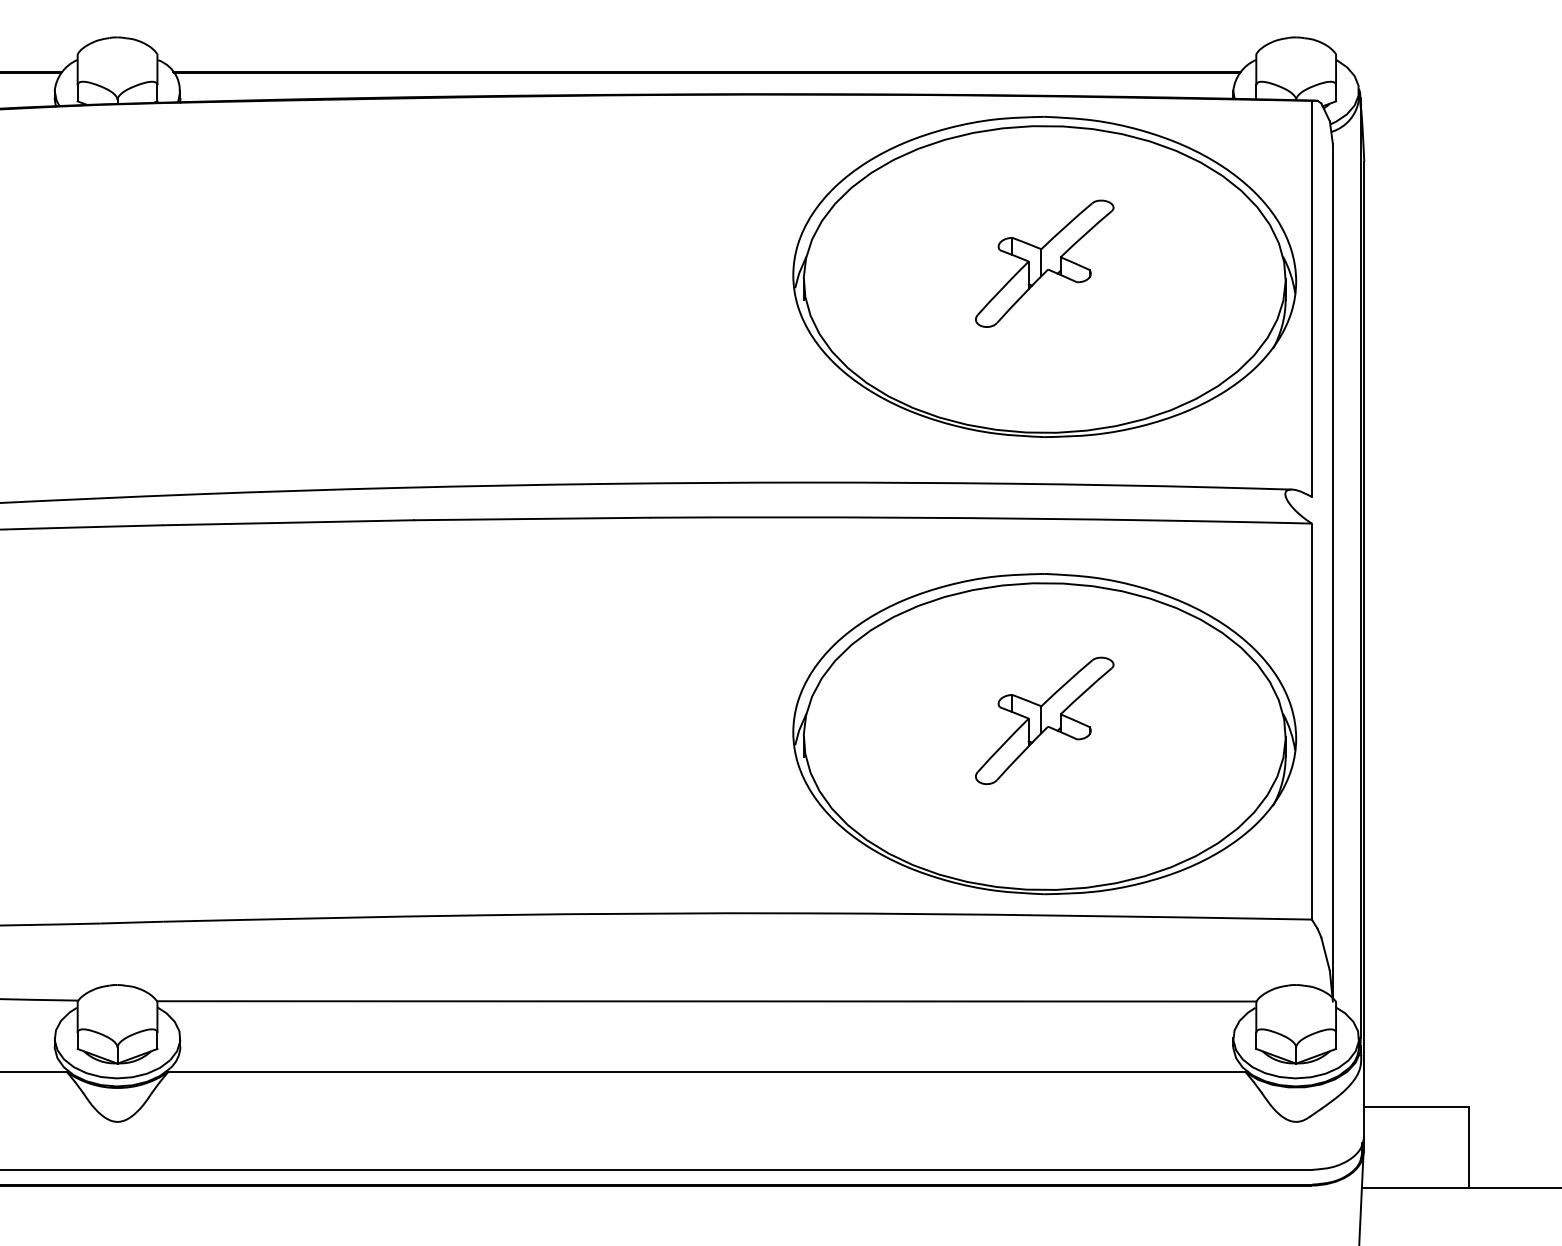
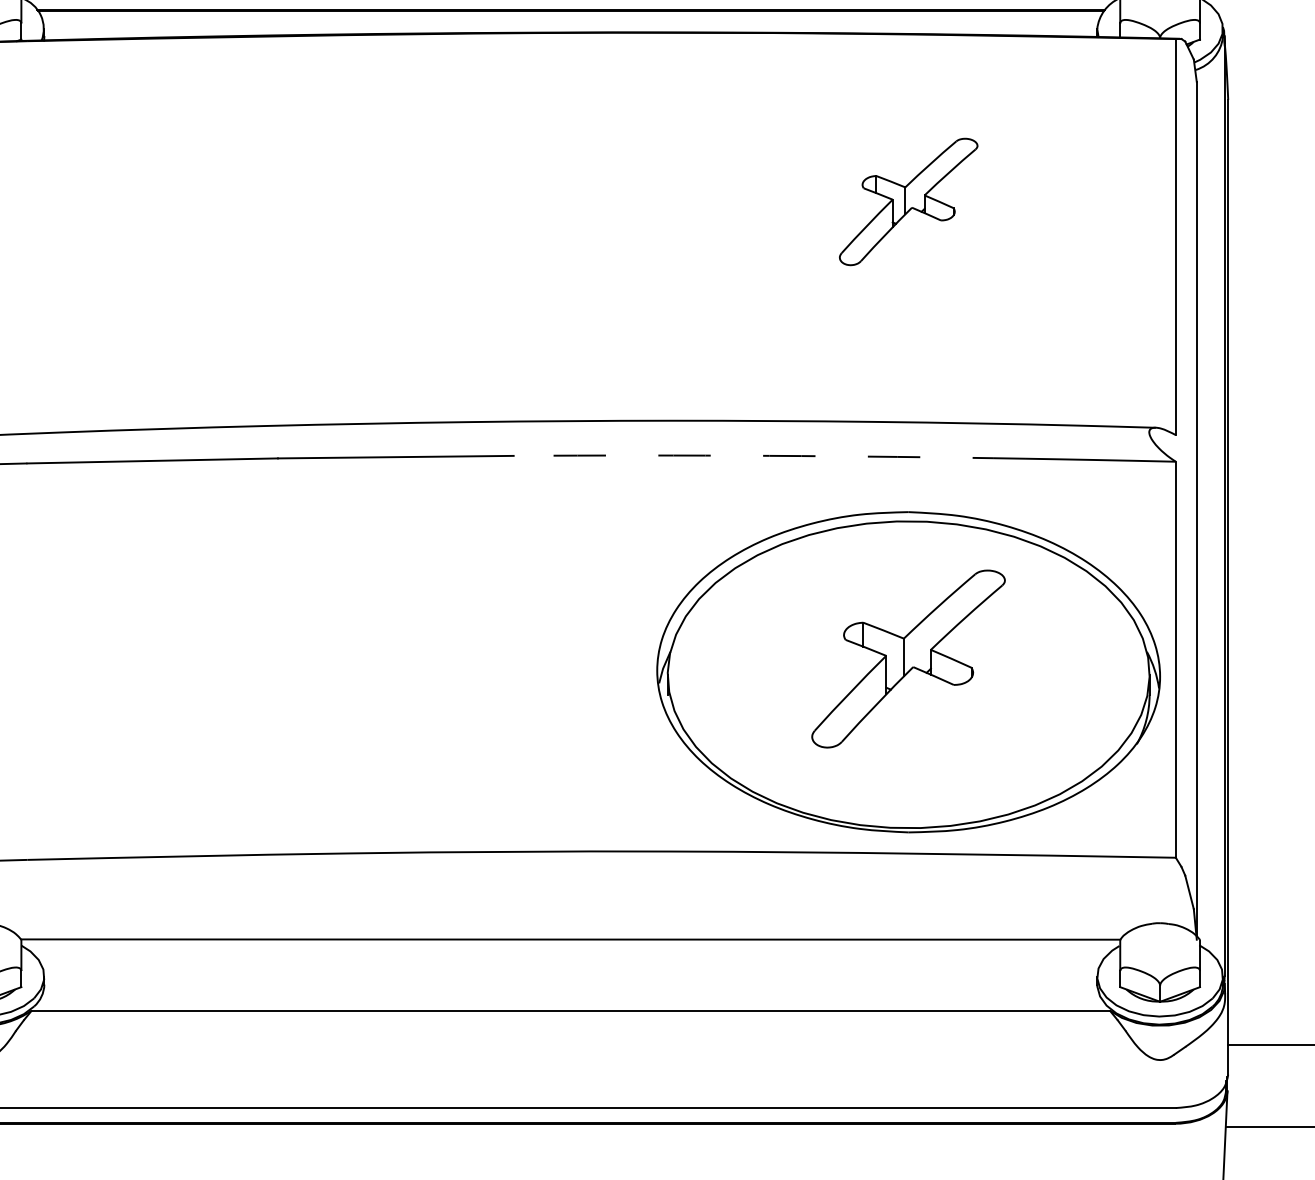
part: (1044, 276) -> (908, 214), removed
arc: (905, 517) -> (769, 455), solid -> dashed
part: (1044, 720) -> (908, 658), size x1.4

